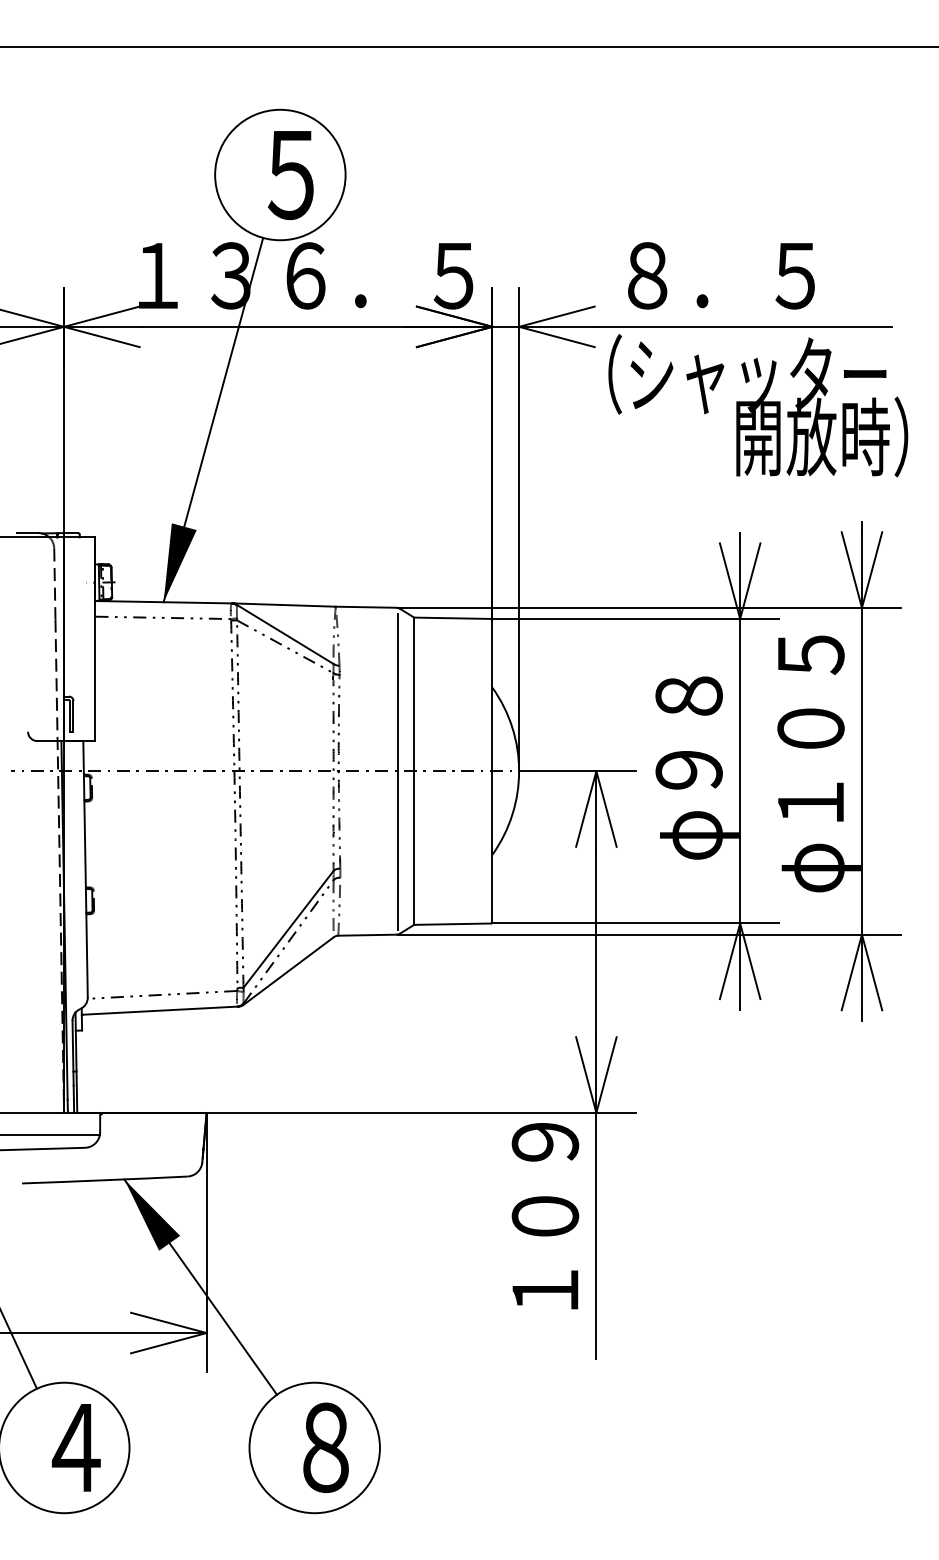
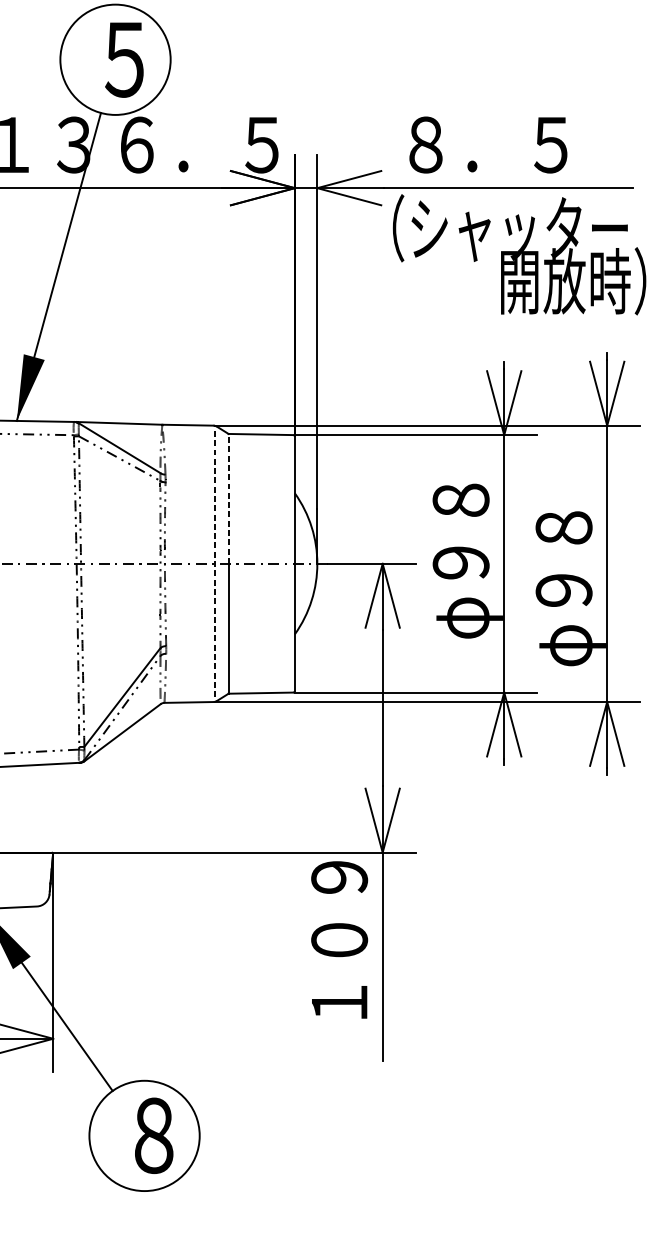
line: (414, 694) -> (228, 498), solid -> dashed
text: (810, 728) -> (563, 527), φ１０５ -> φ９８
line: (398, 772) -> (215, 564), solid -> dashed

